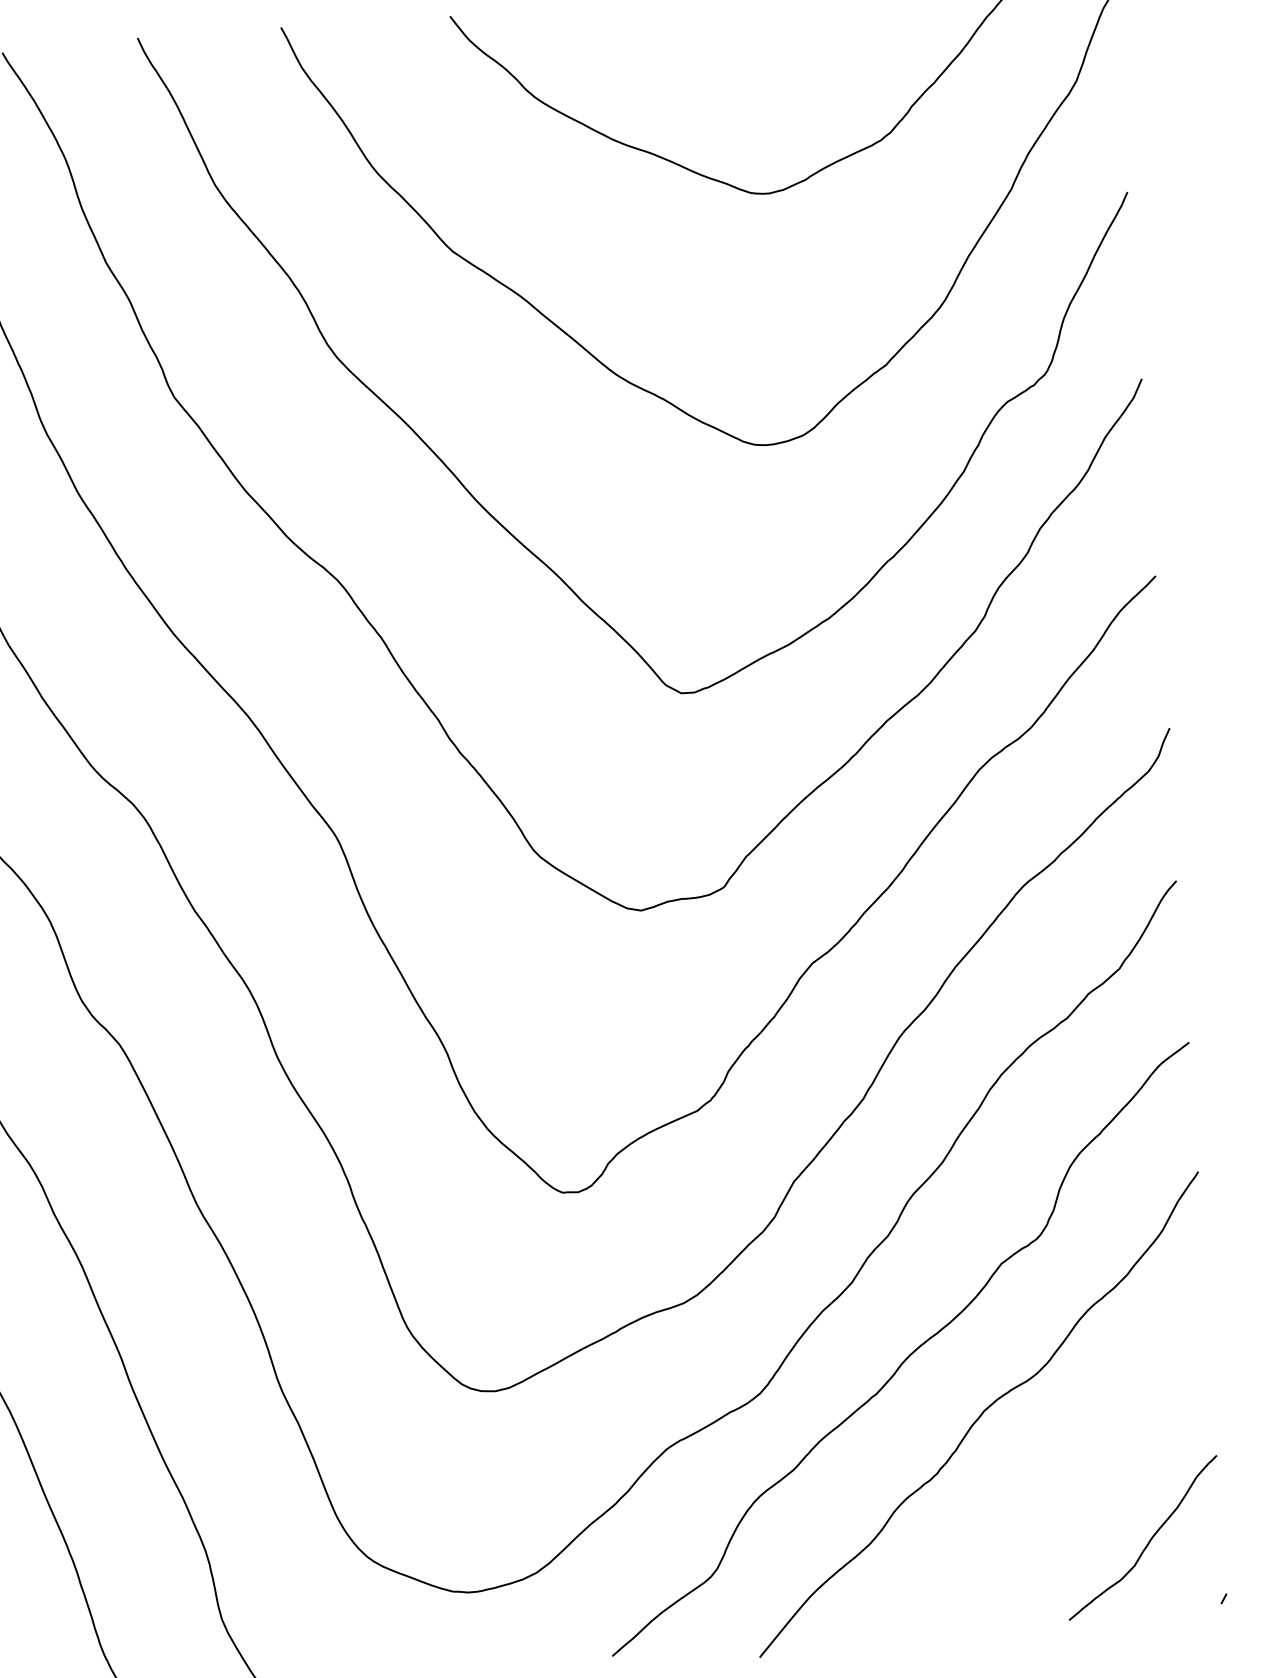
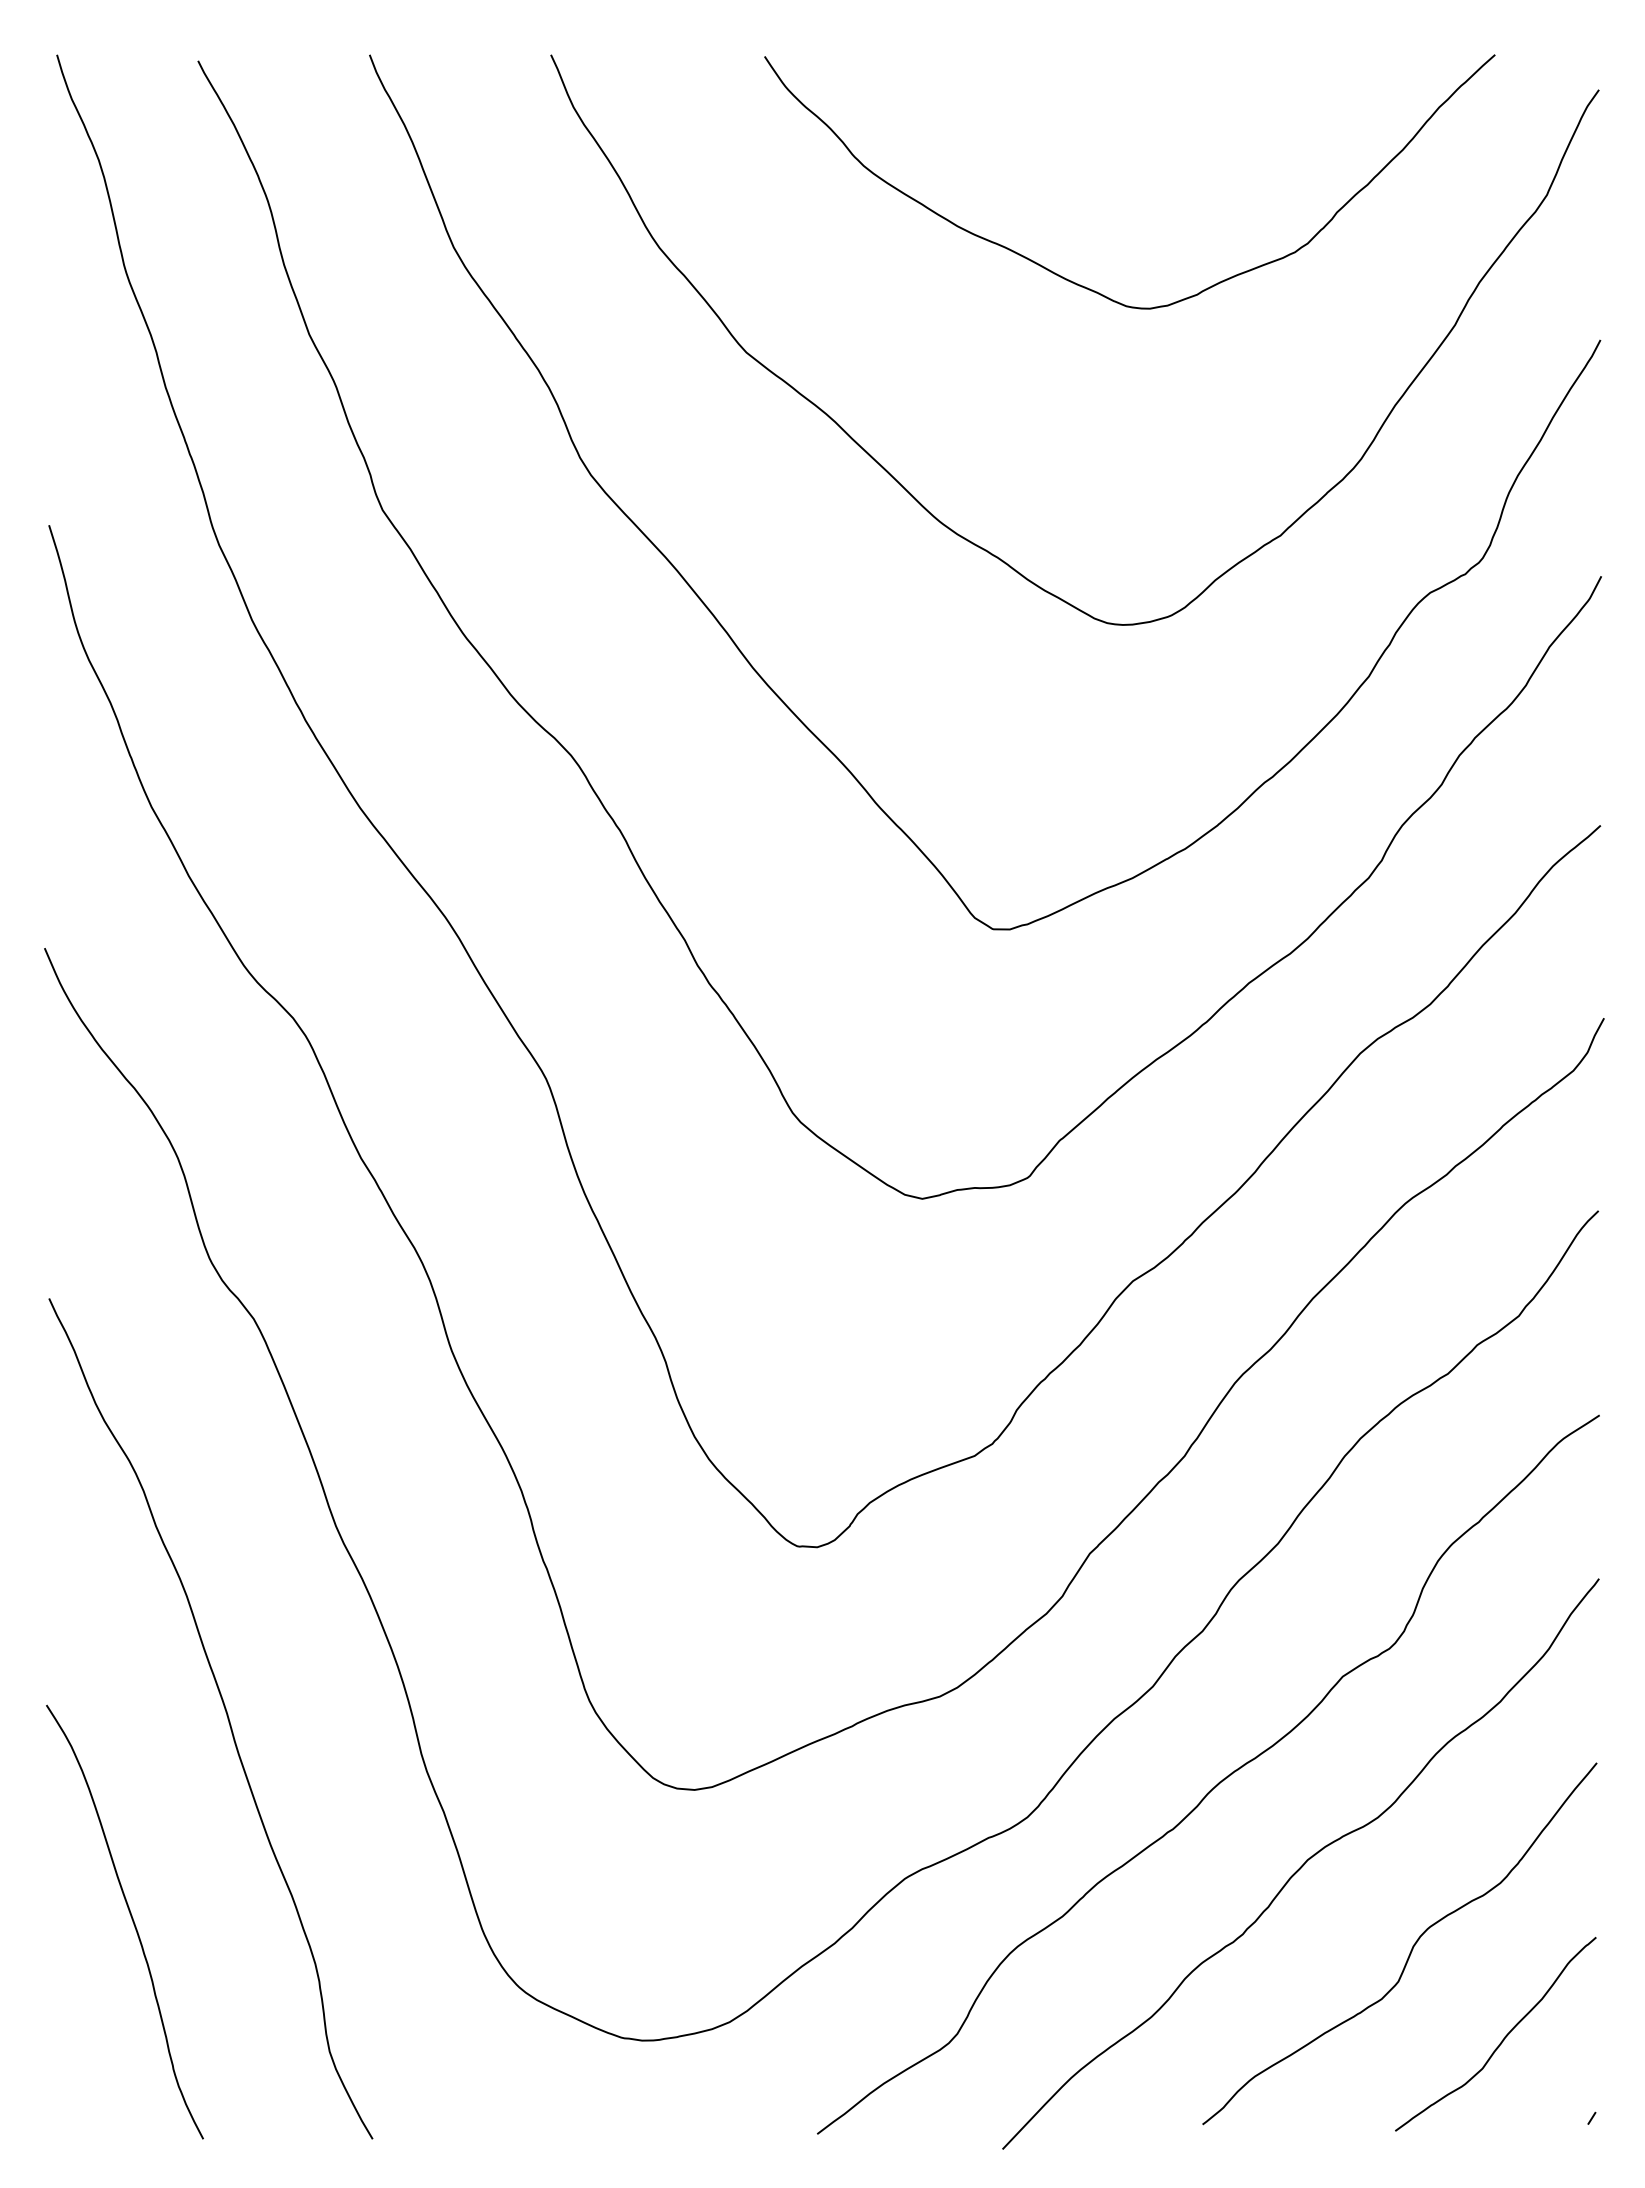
curve: (1071, 1474) -> (1411, 1948), added

